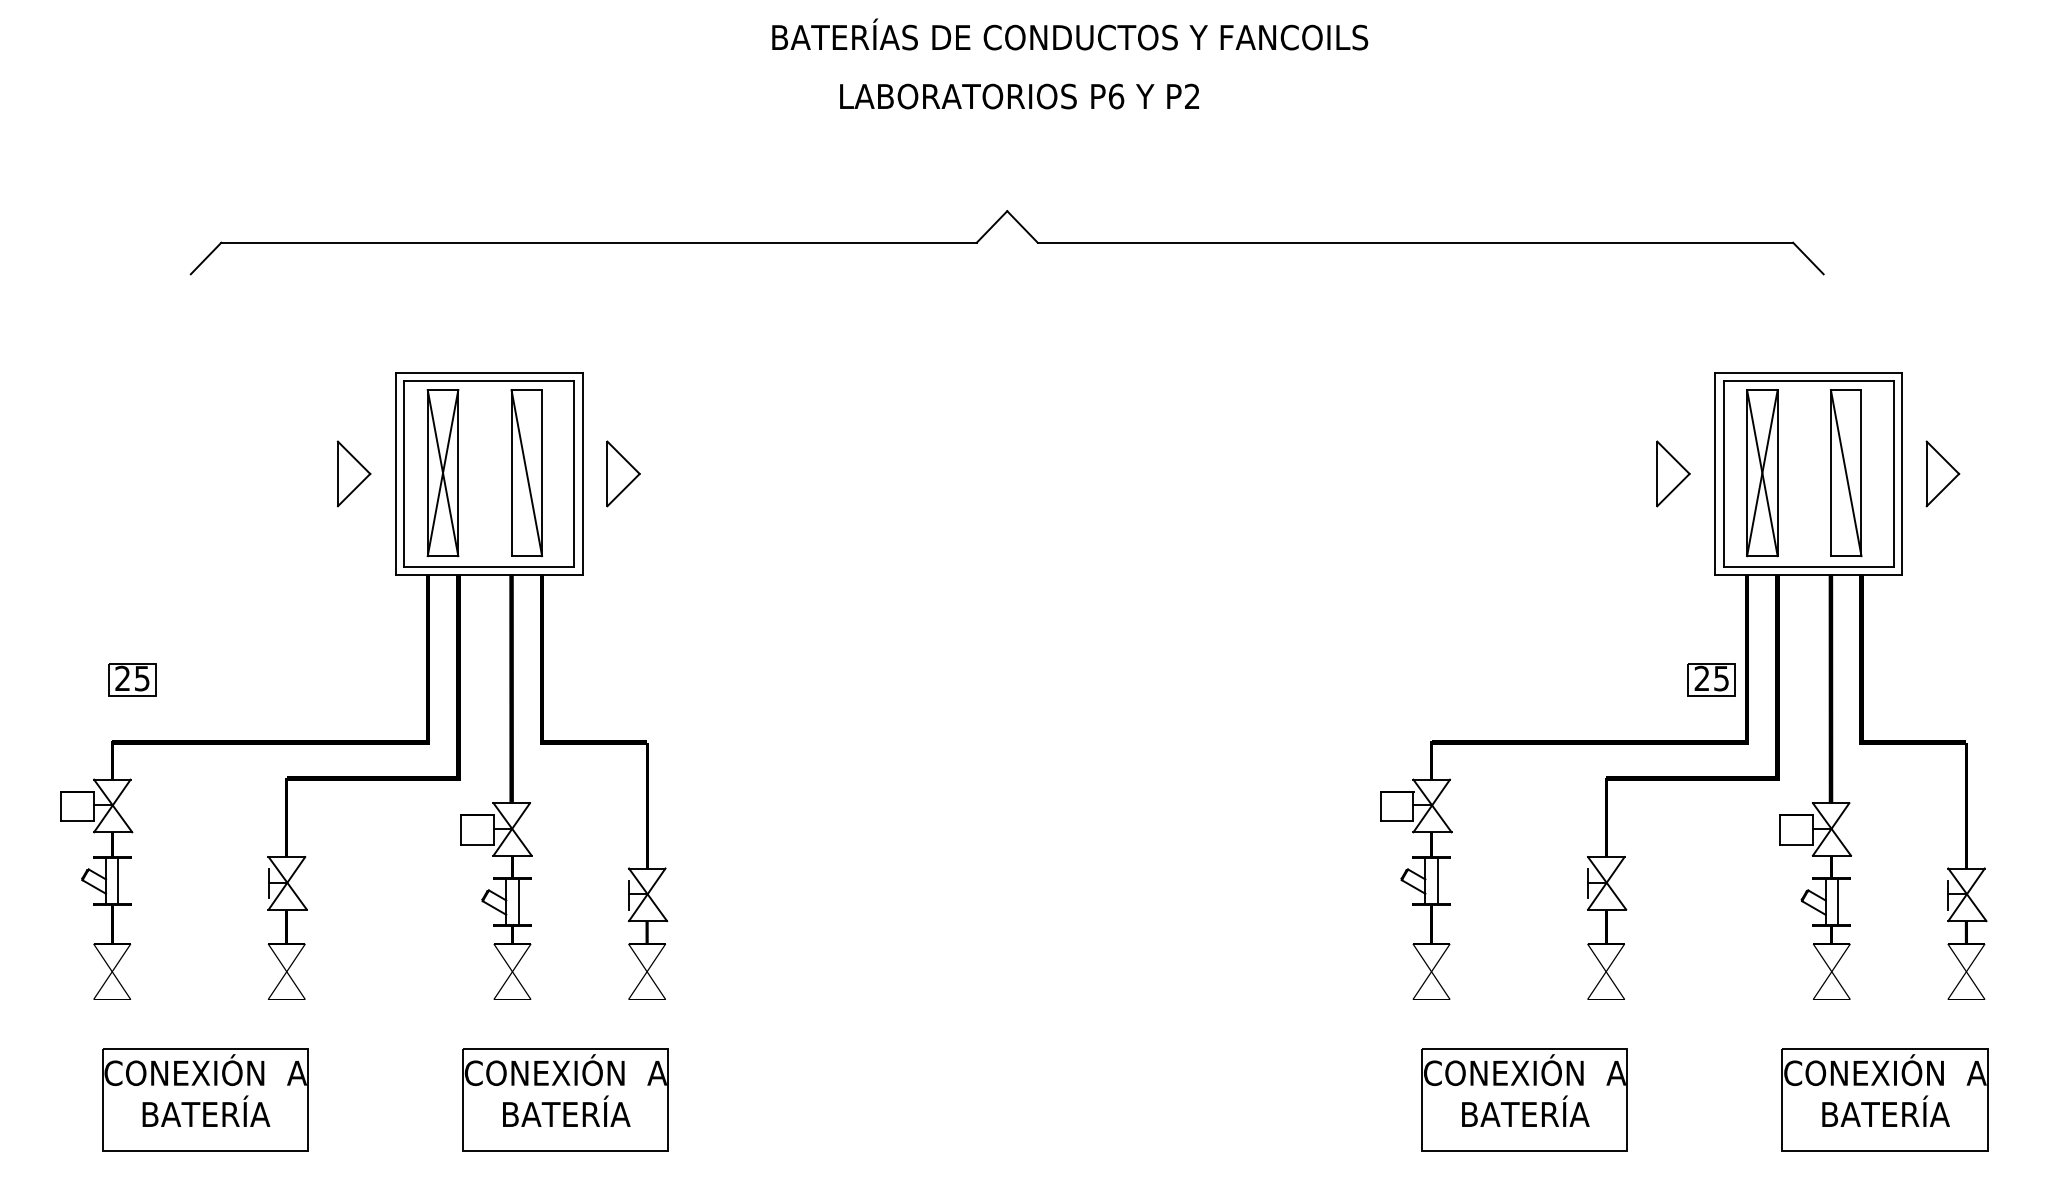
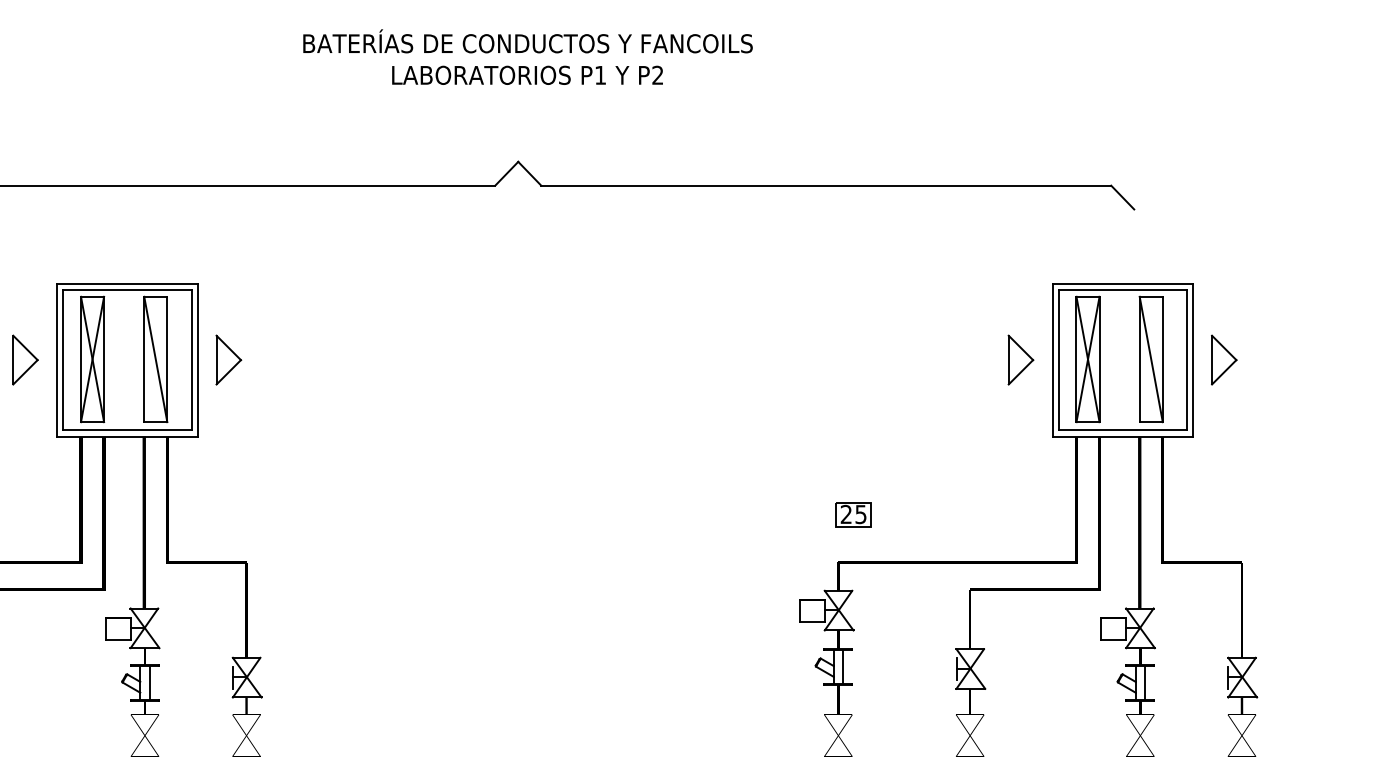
text: (1070, 34) -> (528, 41), moved
text: (1116, 96) -> (600, 75), P6 -> P1
part: (1711, 679) -> (853, 515), moved

